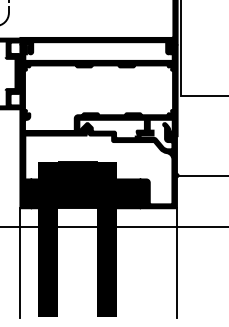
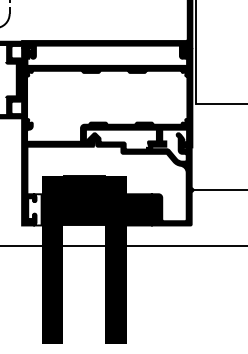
fill: (31, 193) -> (34, 209), removed
line: (20, 262) -> (22, 284), removed
line: (176, 262) -> (191, 284), removed

